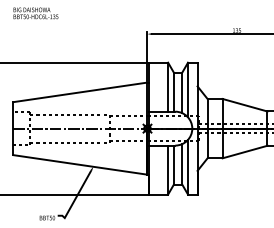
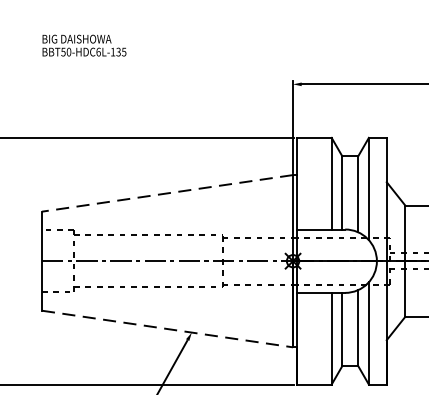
line: (80, 92) -> (167, 193), solid -> dashed
line: (80, 164) -> (167, 328), solid -> dashed

